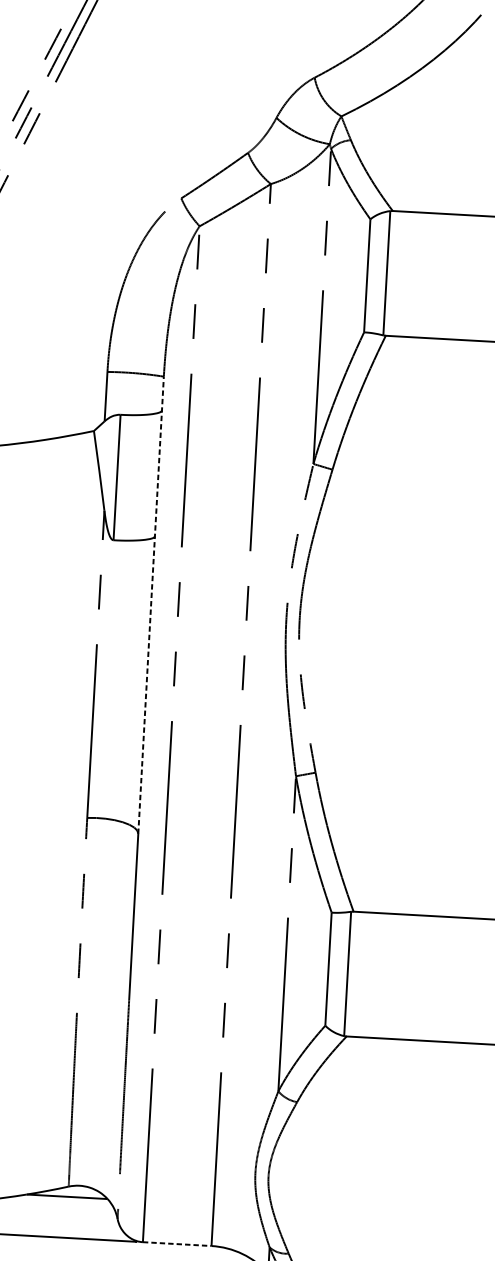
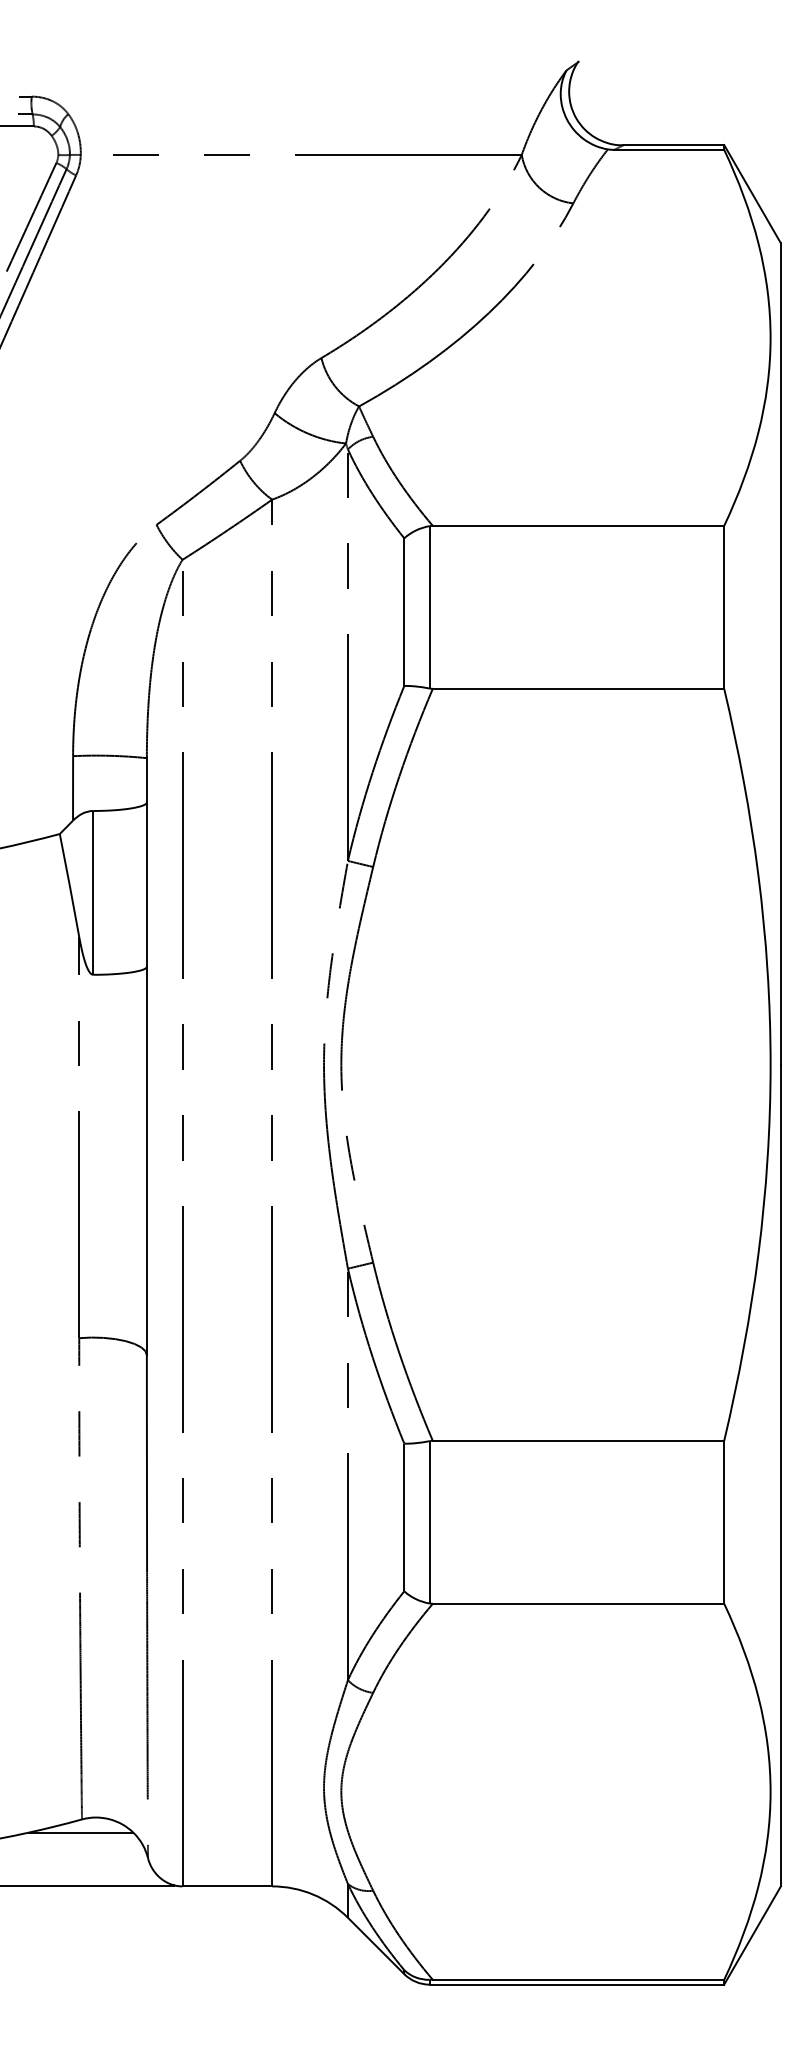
line: (150, 605) -> (146, 1056), dashed -> solid
line: (177, 1244) -> (227, 1886), dashed -> solid

